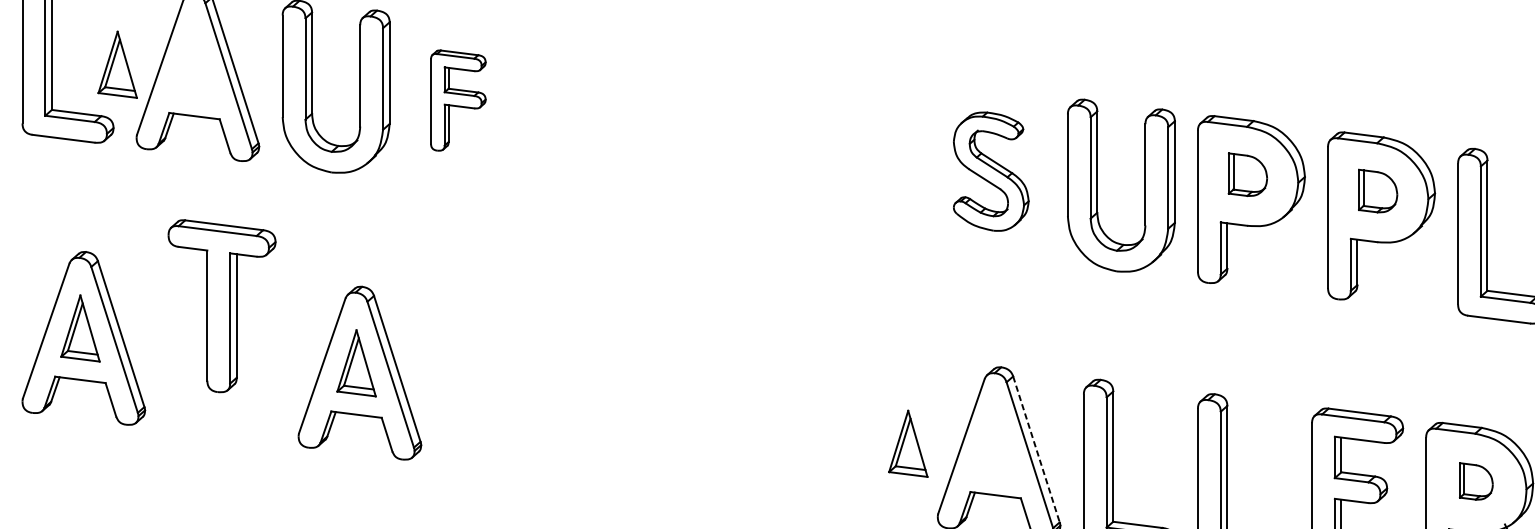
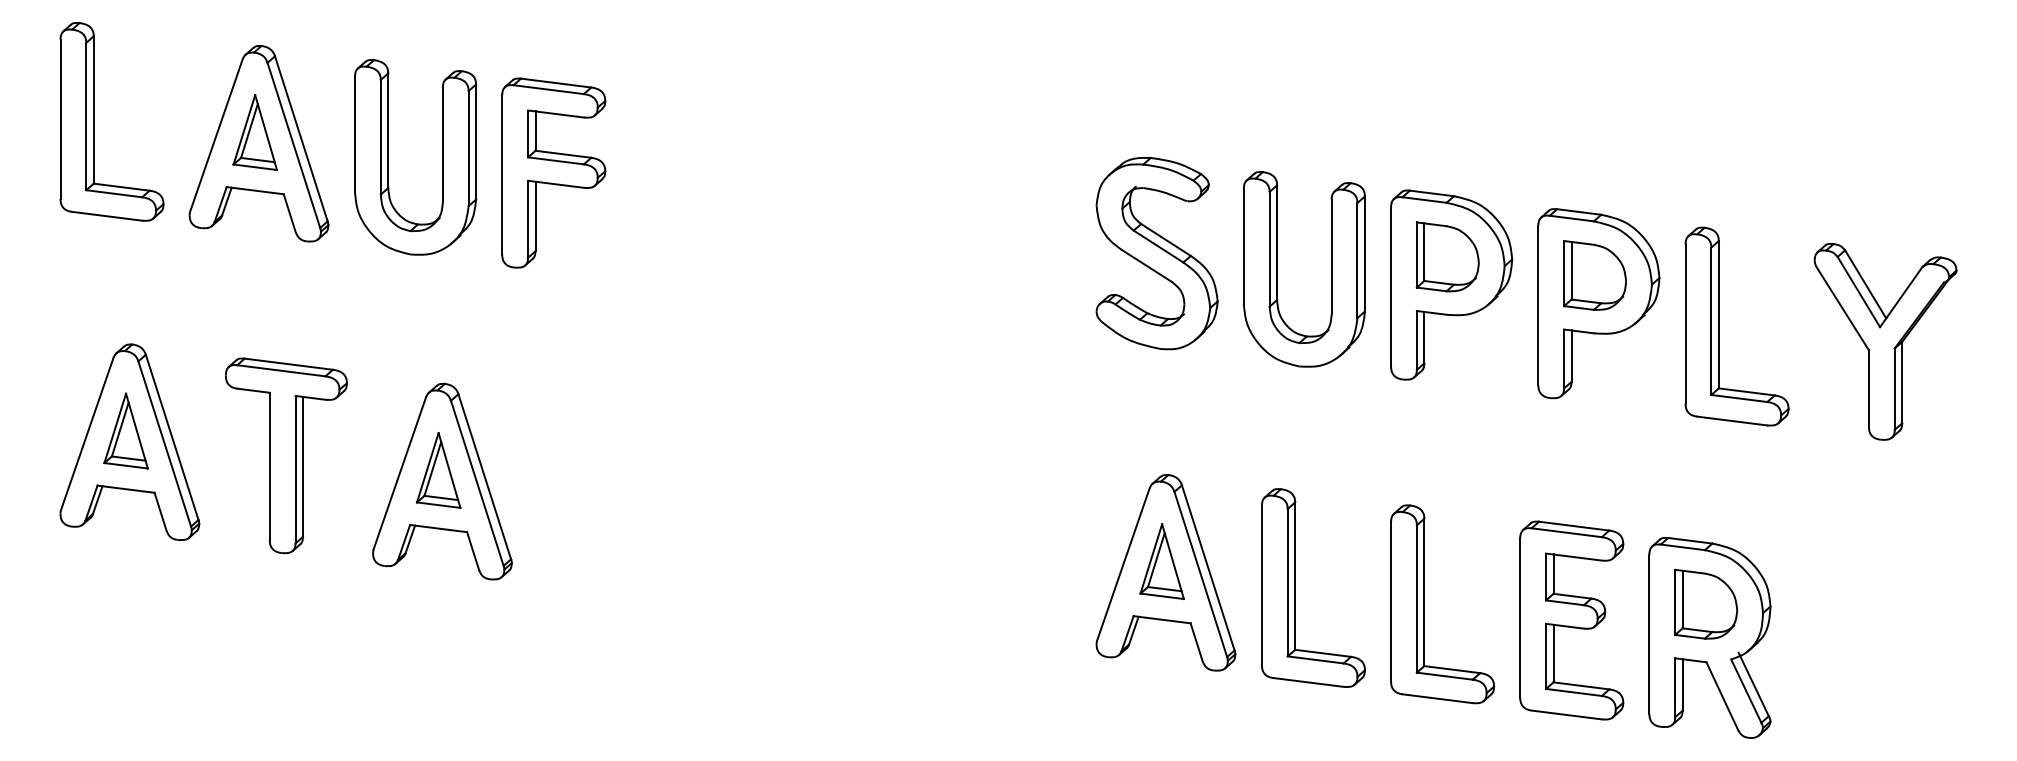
part: (117, 64) -> (254, 132), moved
part: (458, 100) -> (553, 172), size x1.67
part: (990, 171) -> (1156, 253), size x1.43
part: (1247, 174) -> (1447, 256), size x1.43
part: (1377, 191) -> (1594, 275), size x1.43
part: (222, 305) -> (286, 455), moved
part: (907, 443) -> (1161, 561), moved
line: (1036, 449) -> (1208, 567), dashed -> solid
part: (1476, 480) -> (1706, 603), size x1.67

